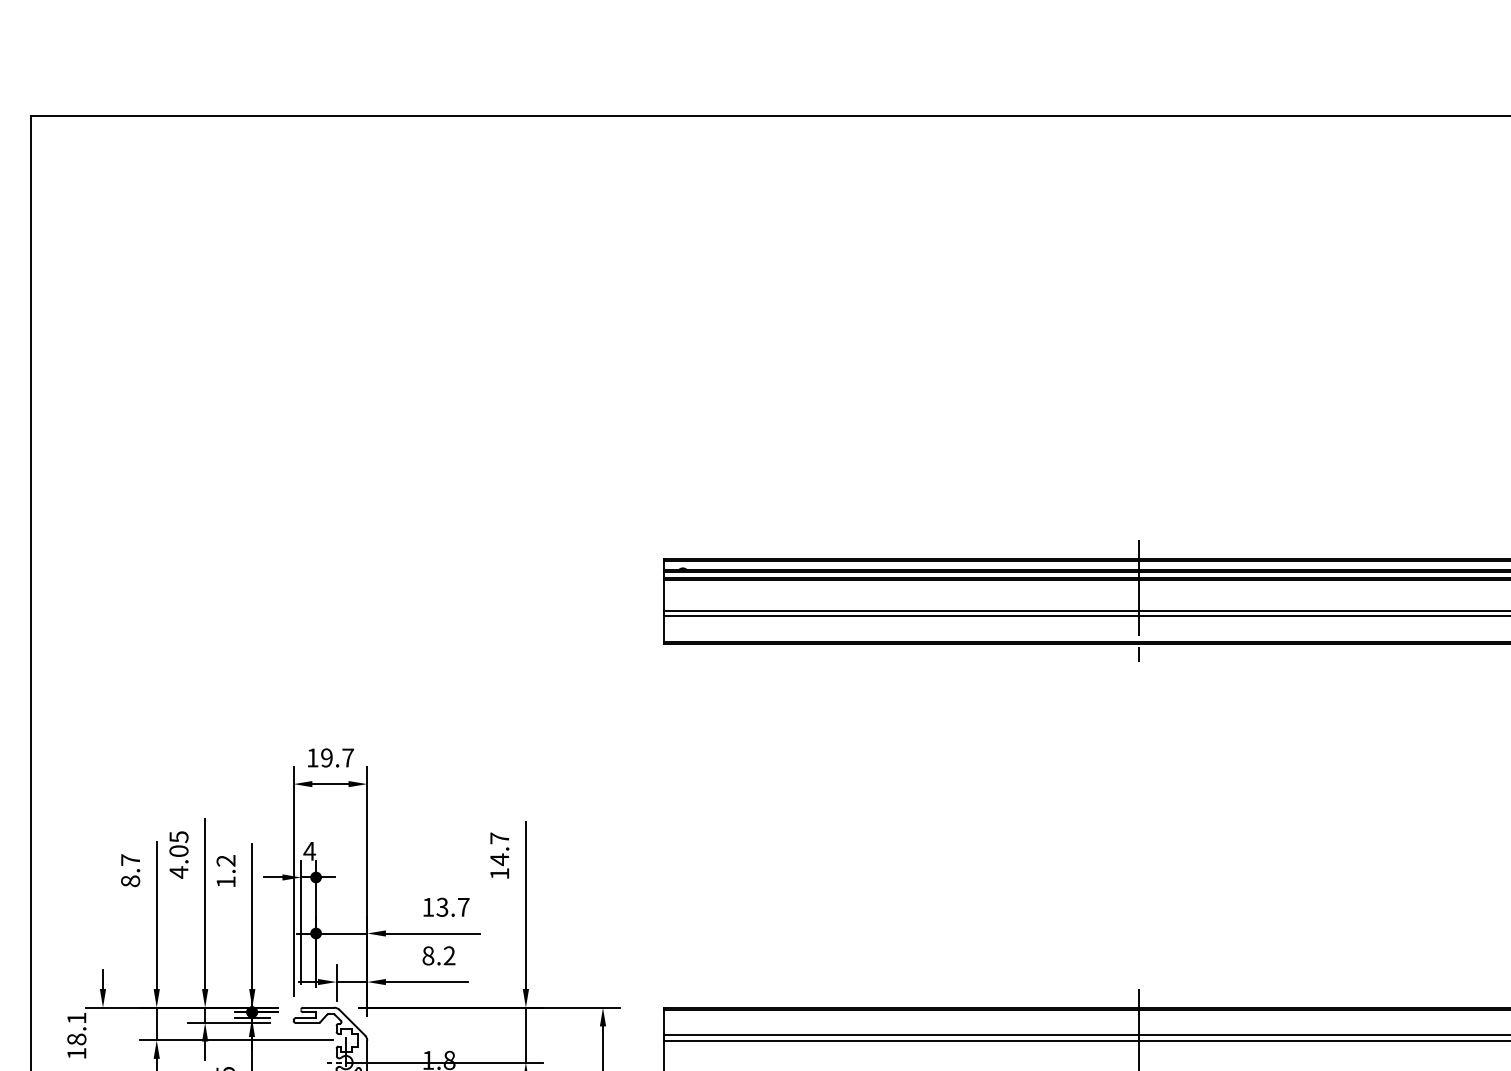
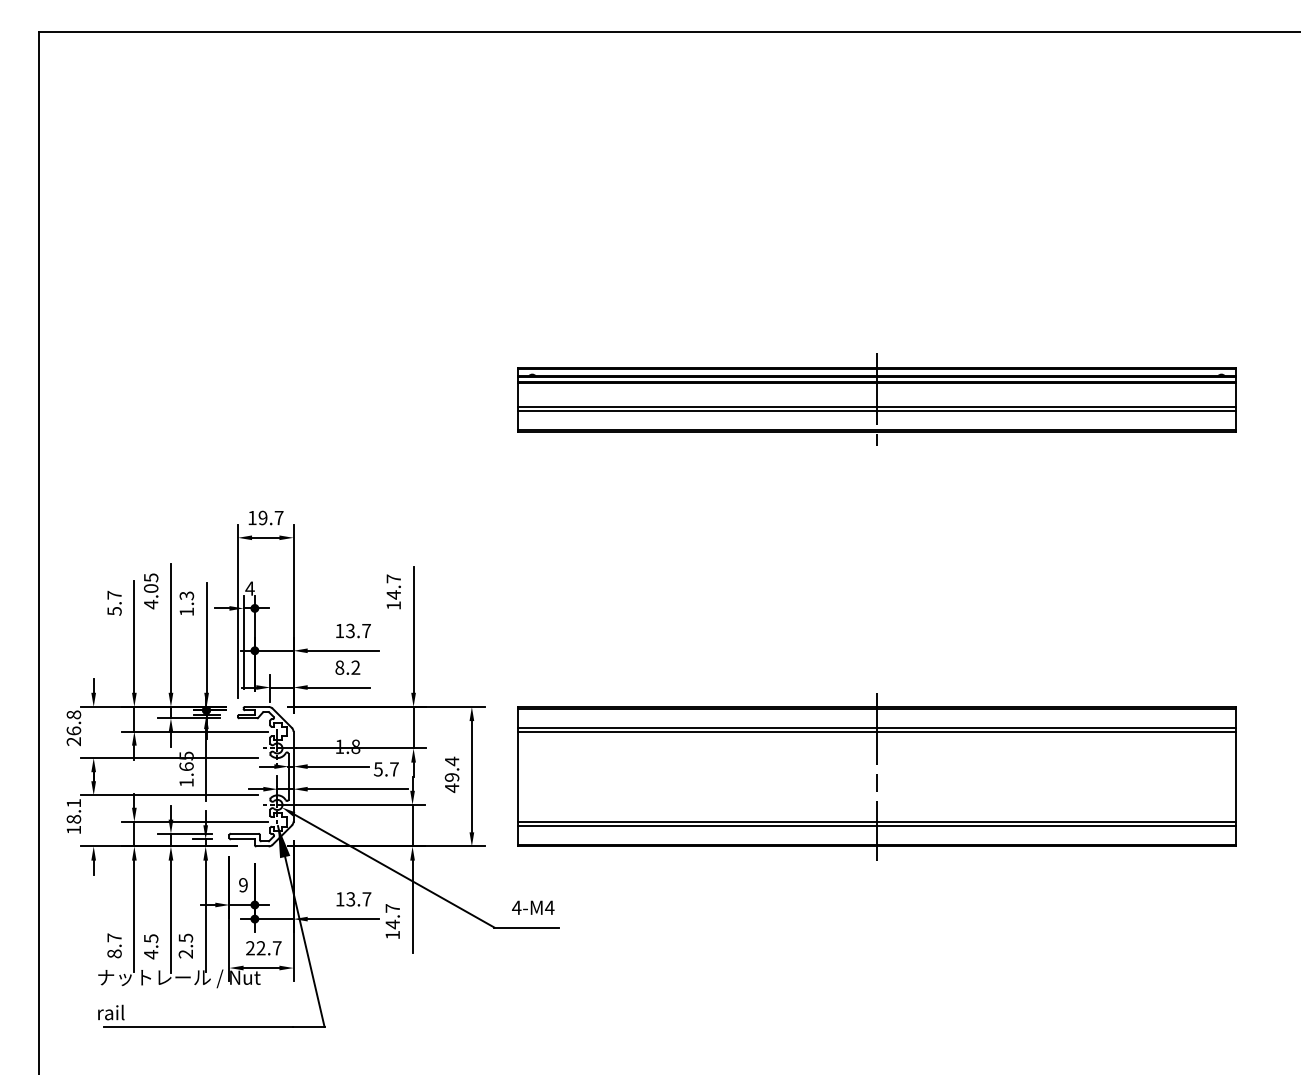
text: (227, 860) -> (187, 595), 1.2 -> 1.3
text: (130, 880) -> (114, 610), 8.7 -> 5.7
text: (76, 1036) -> (73, 728), 18.1 -> 26.8

